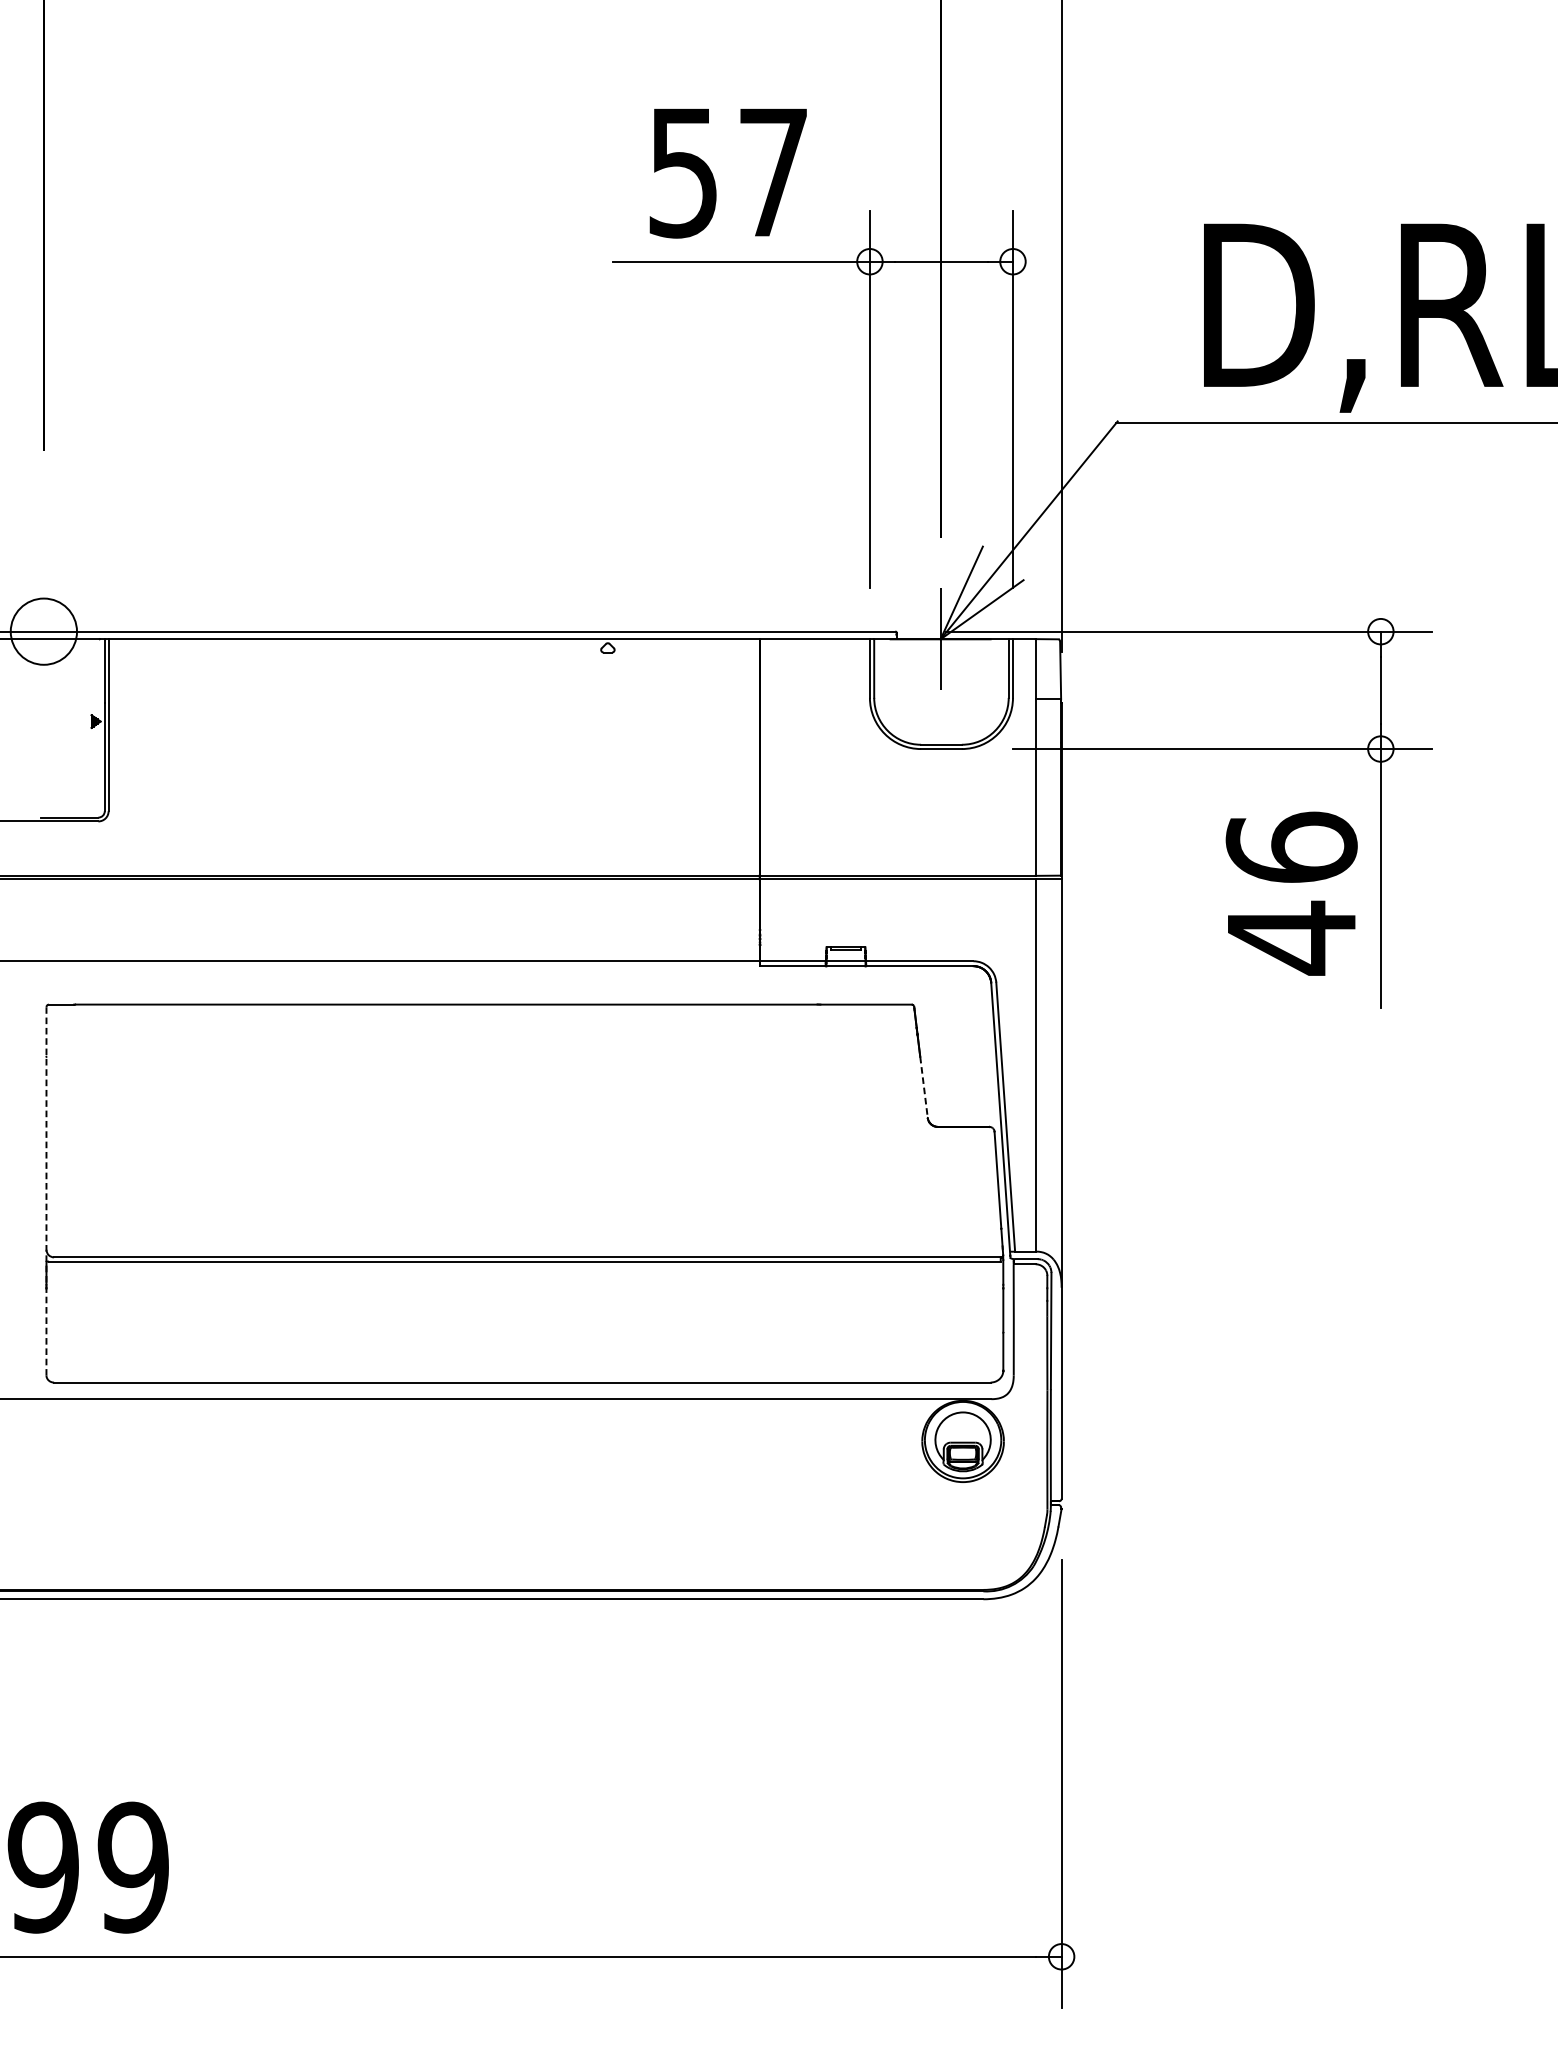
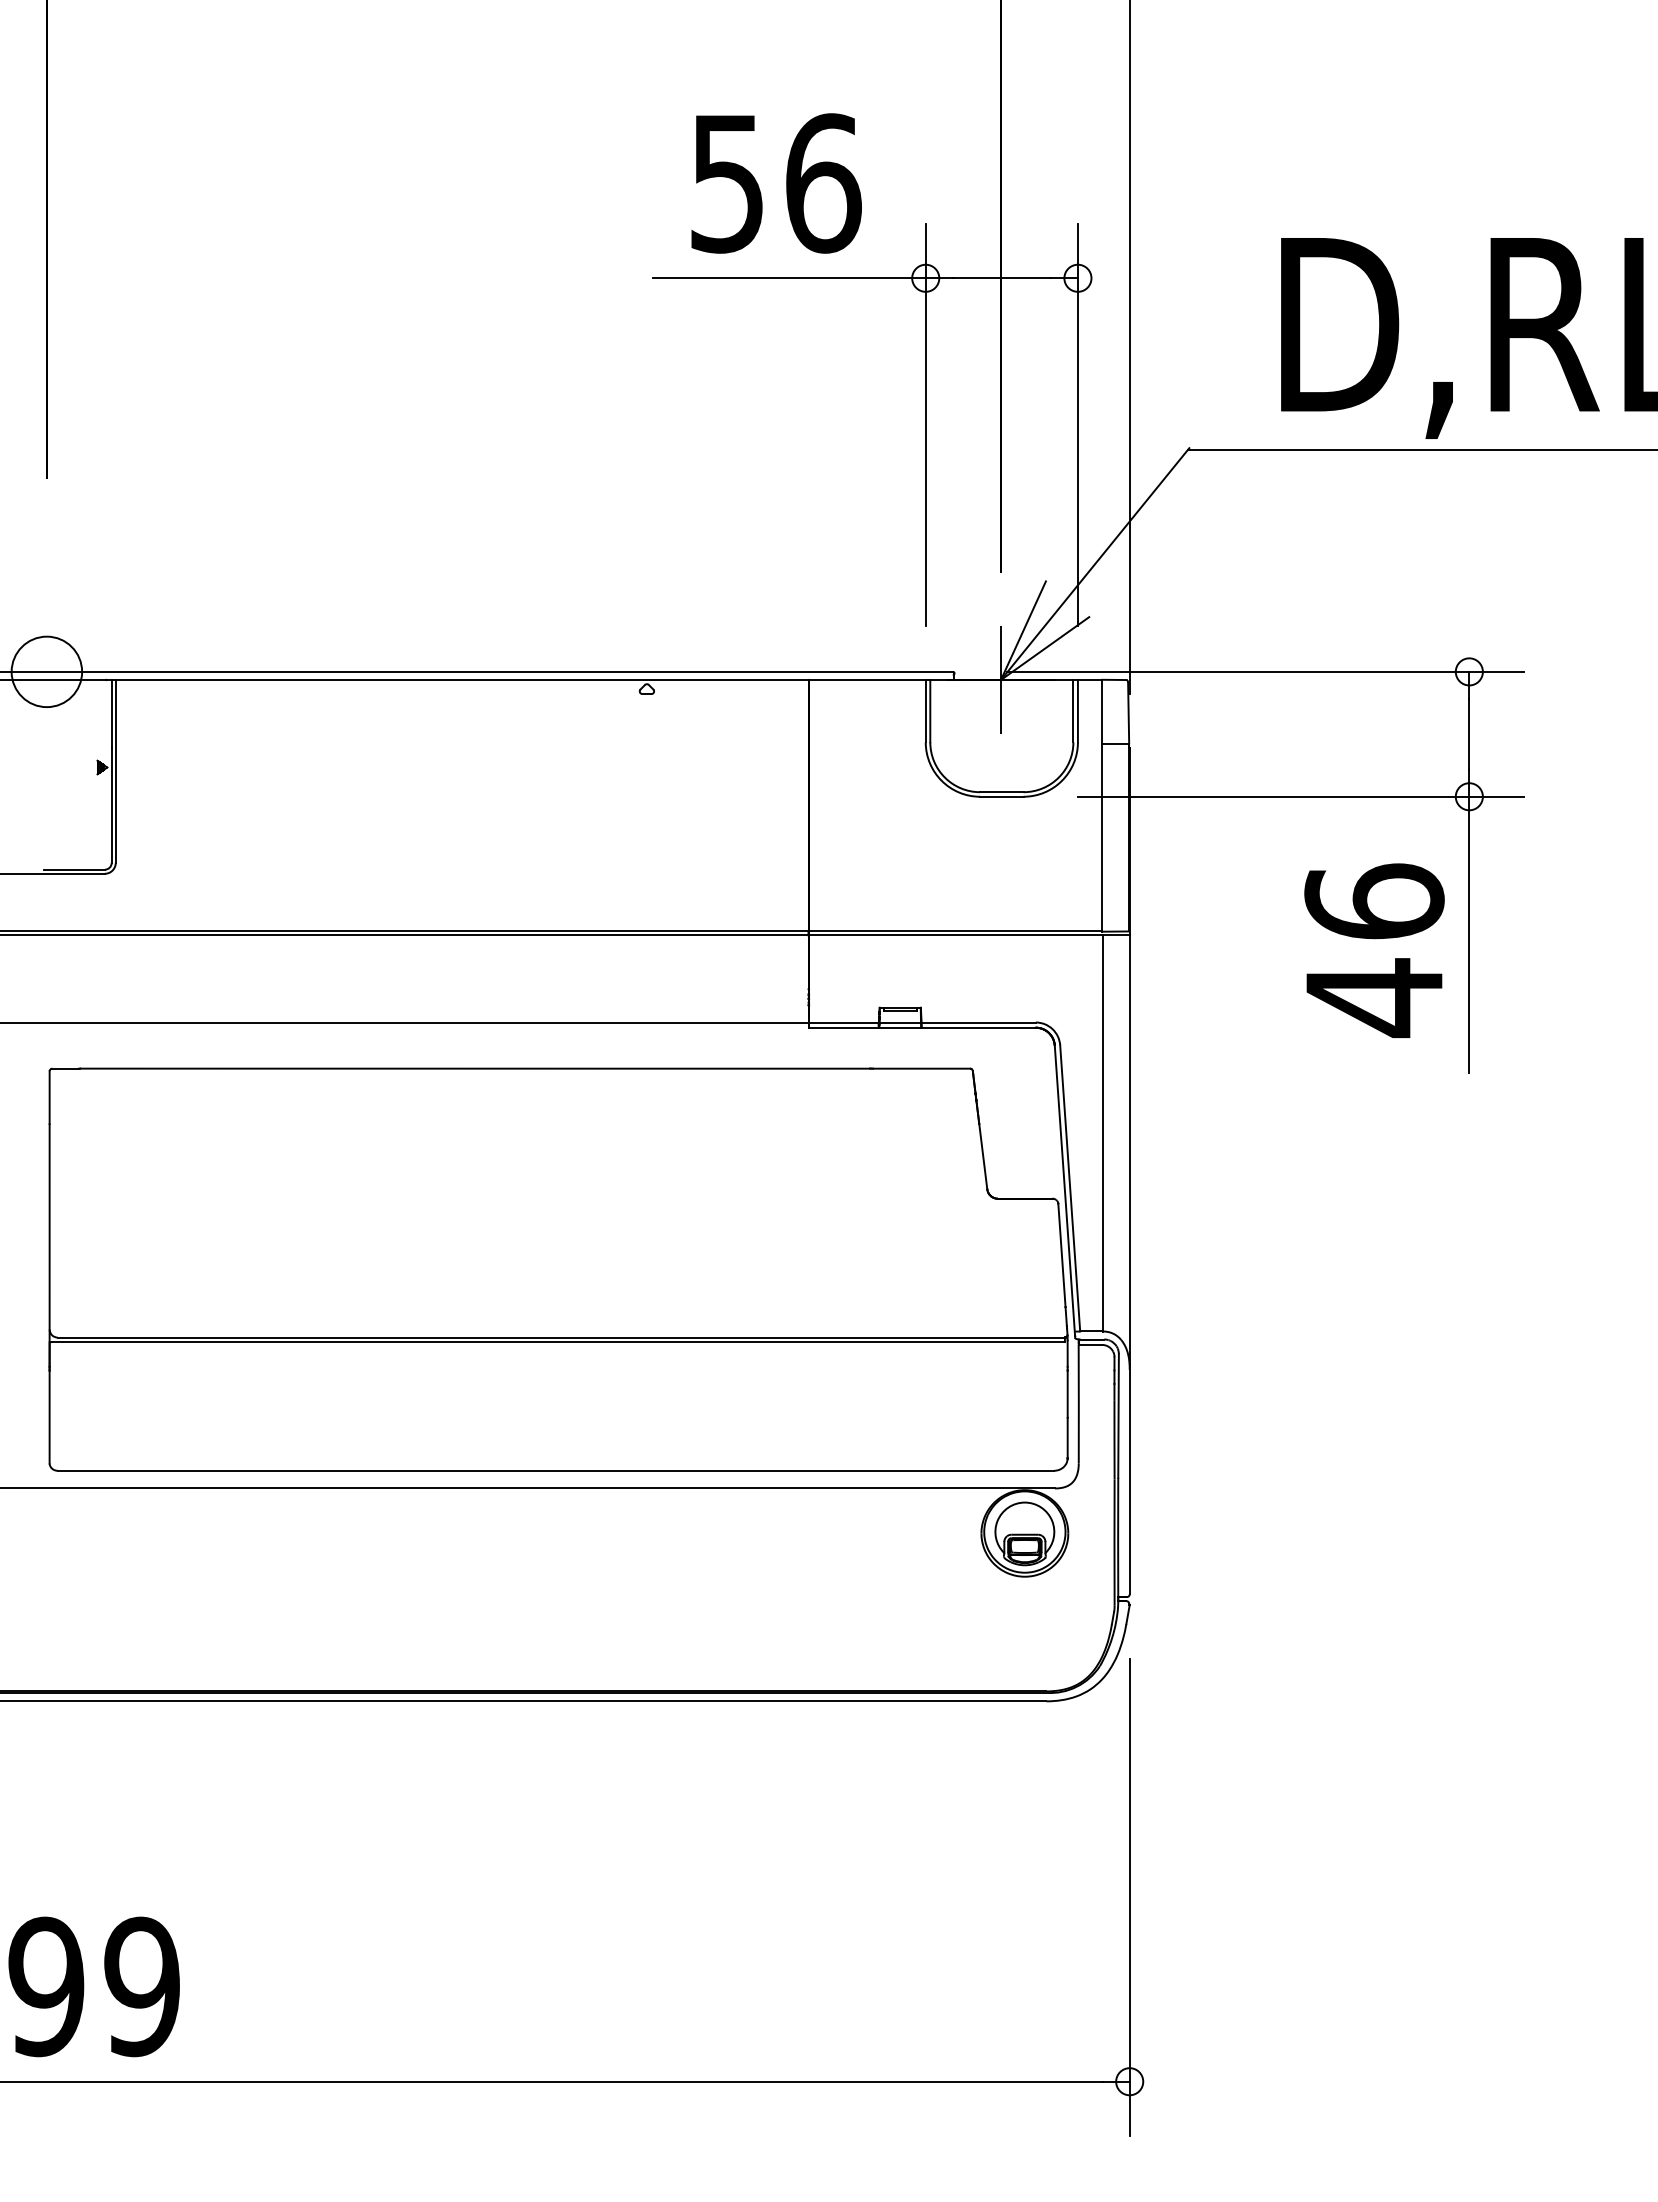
text: (773, 172) -> (823, 183), 57 -> 56
line: (924, 1087) -> (983, 1156), dashed -> solid
line: (46, 1190) -> (49, 1266), dashed -> solid

